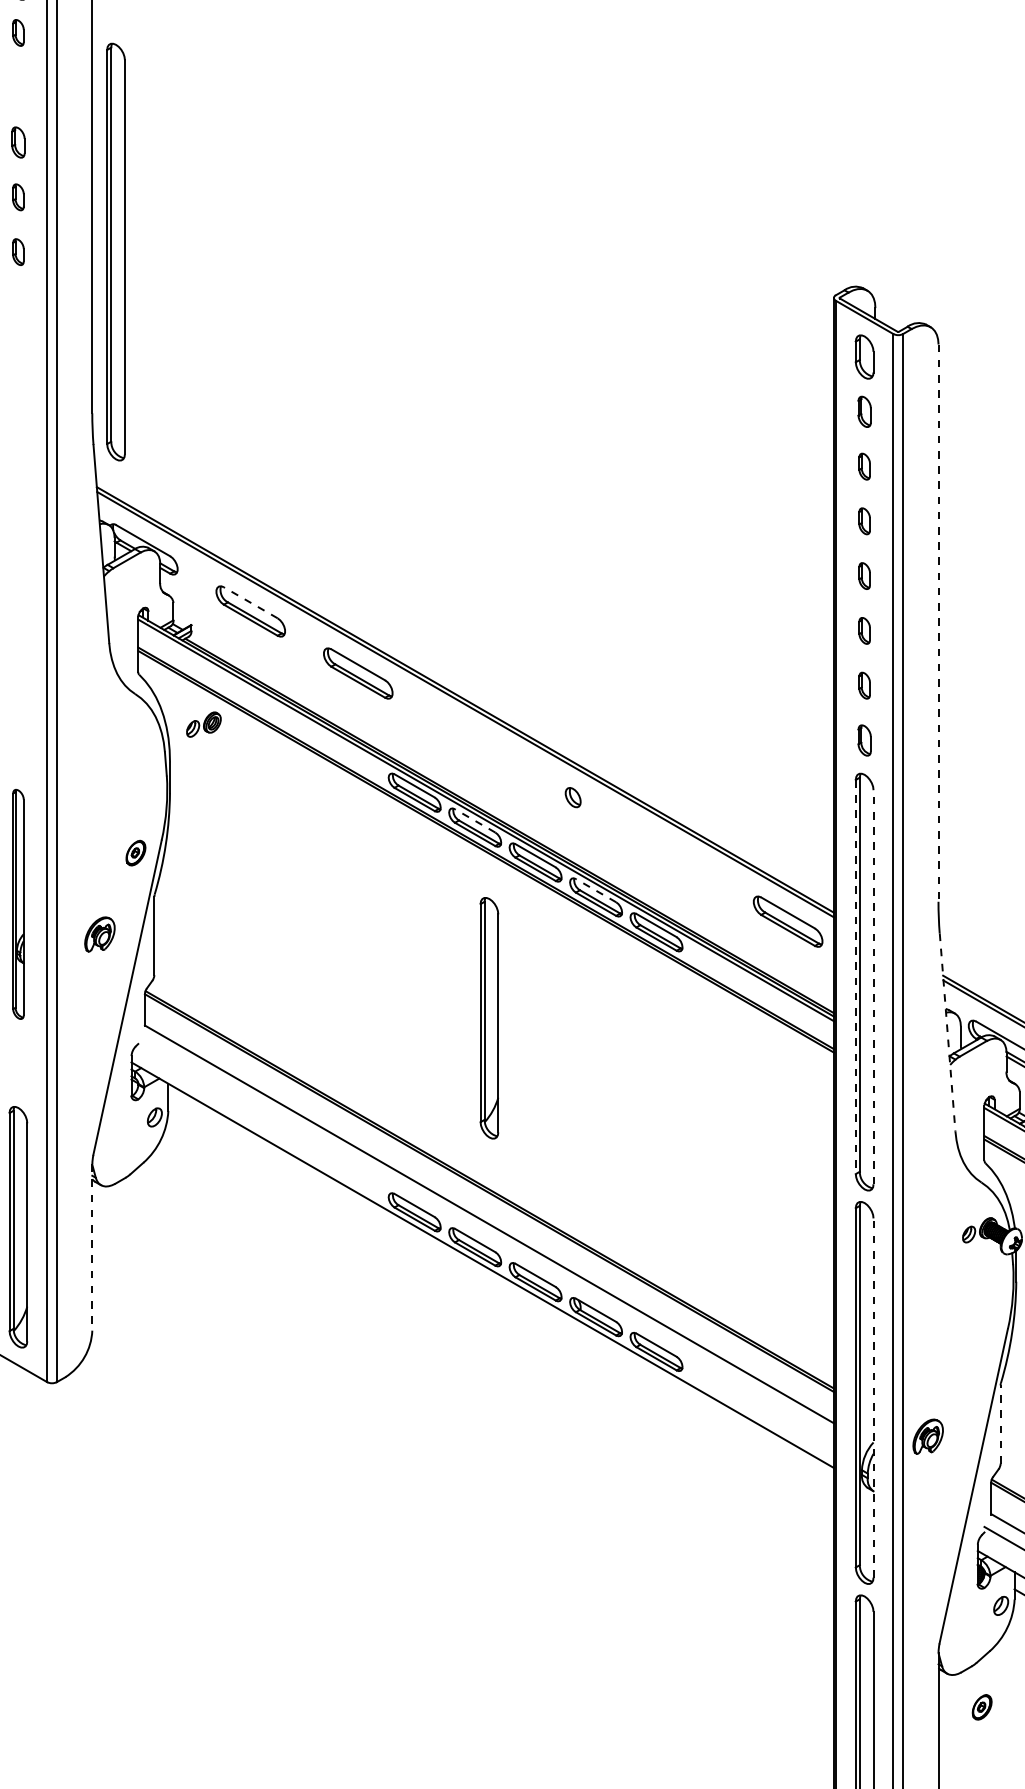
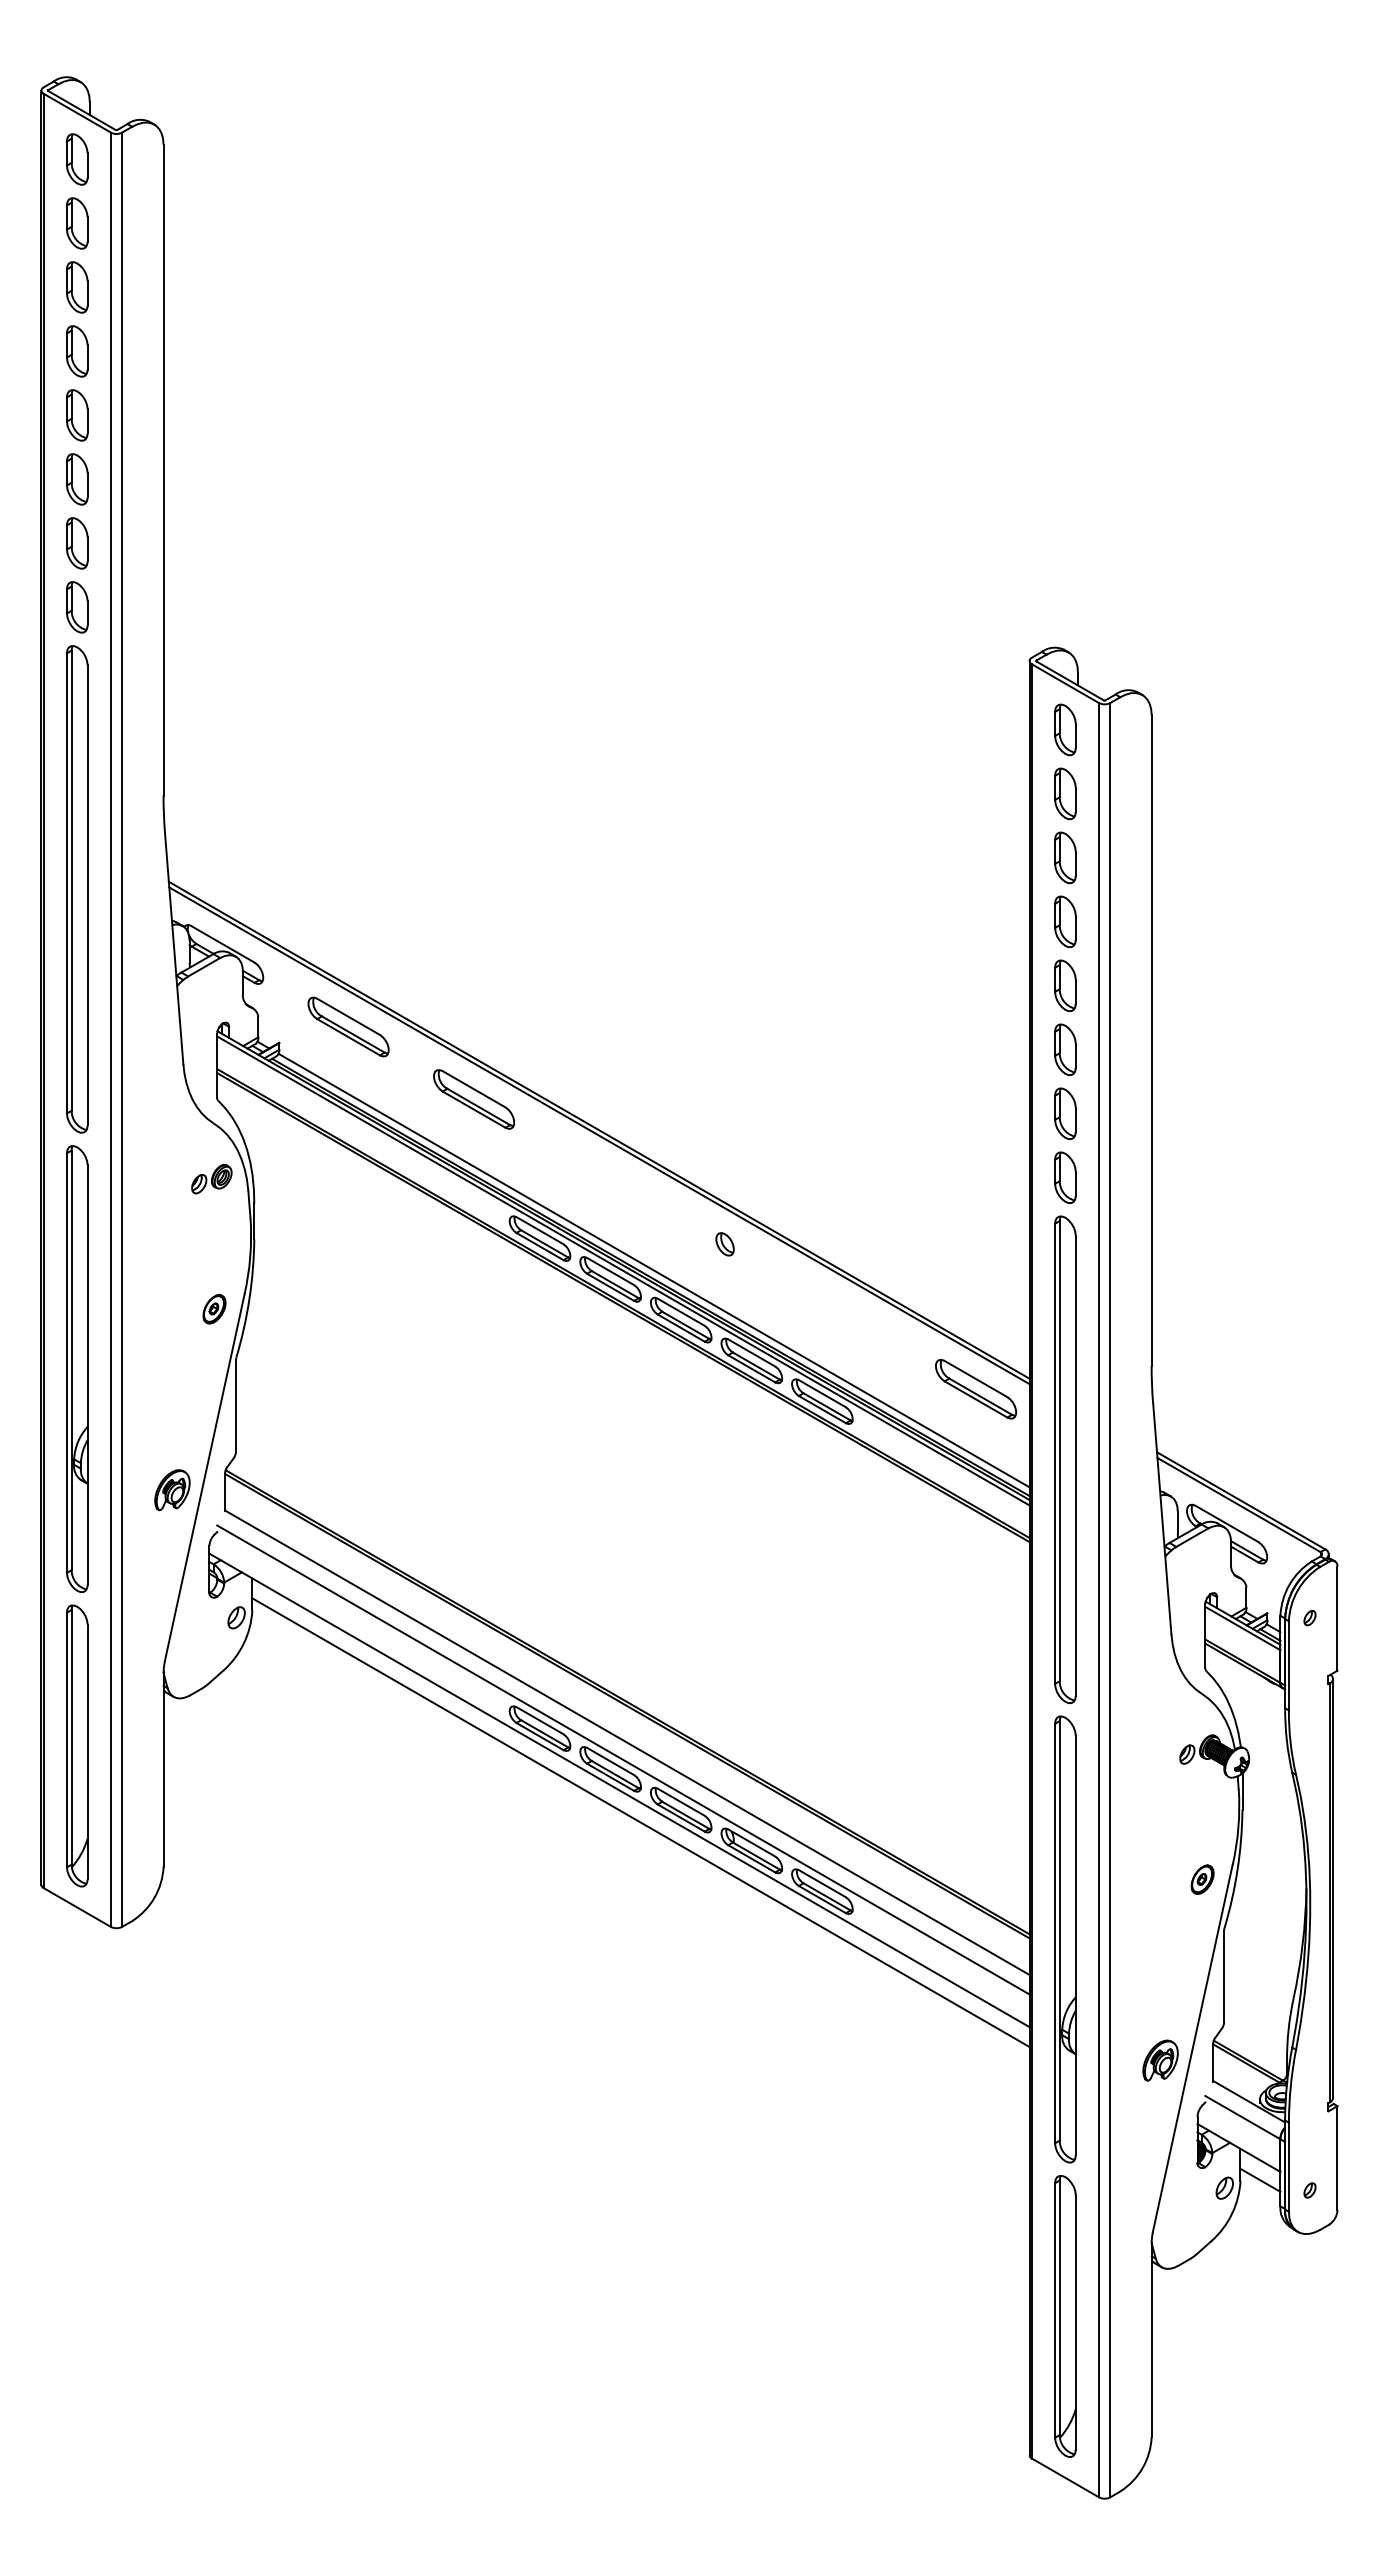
part: (18, 32) -> (77, 351), size x1.67
part: (18, 87) -> (77, 415), added
part: (18, 142) -> (77, 479), size x1.43
part: (18, 197) -> (77, 543), size x1.67
part: (18, 252) -> (77, 607), size x1.67
part: (116, 252) -> (77, 889), moved
part: (864, 411) -> (1065, 793), size x1.43
part: (864, 466) -> (1065, 857), size x1.67
part: (864, 521) -> (1065, 921), size x1.67
part: (864, 575) -> (1065, 985), size x1.67
line: (250, 602) -> (348, 1016), dashed -> solid
line: (938, 623) -> (1151, 1041), dashed -> solid
part: (864, 630) -> (1065, 1049), size x1.67
part: (864, 685) -> (1065, 1113), size x1.67
part: (203, 724) -> (211, 1179), moved
part: (864, 740) -> (1065, 1177), size x1.43
line: (475, 820) -> (610, 1271), dashed -> solid
line: (511, 820) -> (653, 1270), added
line: (595, 890) -> (751, 1352), dashed -> solid
part: (18, 903) -> (77, 1368), size x1.67
part: (99, 934) -> (172, 1490), moved
line: (856, 977) -> (1055, 1454), dashed -> solid
line: (873, 987) -> (1075, 1465), dashed -> solid
part: (489, 1017) -> (627, 1501), removed
line: (947, 1033) -> (1162, 1519), dashed -> solid
line: (486, 1238) -> (623, 1759), added
line: (92, 1248) -> (163, 1770), dashed -> solid
line: (500, 1292) -> (640, 1822), added
line: (873, 1398) -> (1075, 1945), dashed -> solid
line: (1000, 1424) -> (1224, 1976), dashed -> solid
part: (928, 1436) -> (1160, 2060), moved
part: (982, 1707) -> (1202, 1879), moved

